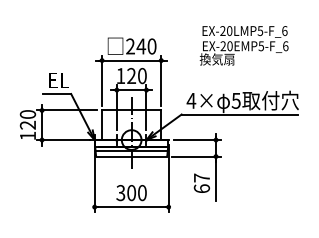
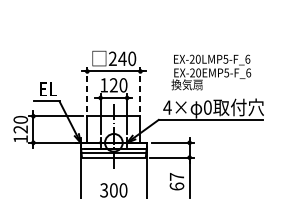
text: (243, 45) -> (210, 72), moved
line: (102, 80) -> (87, 89), solid -> dashed
line: (161, 80) -> (140, 89), solid -> dashed
text: (235, 100) -> (207, 107), 5 -> 0

